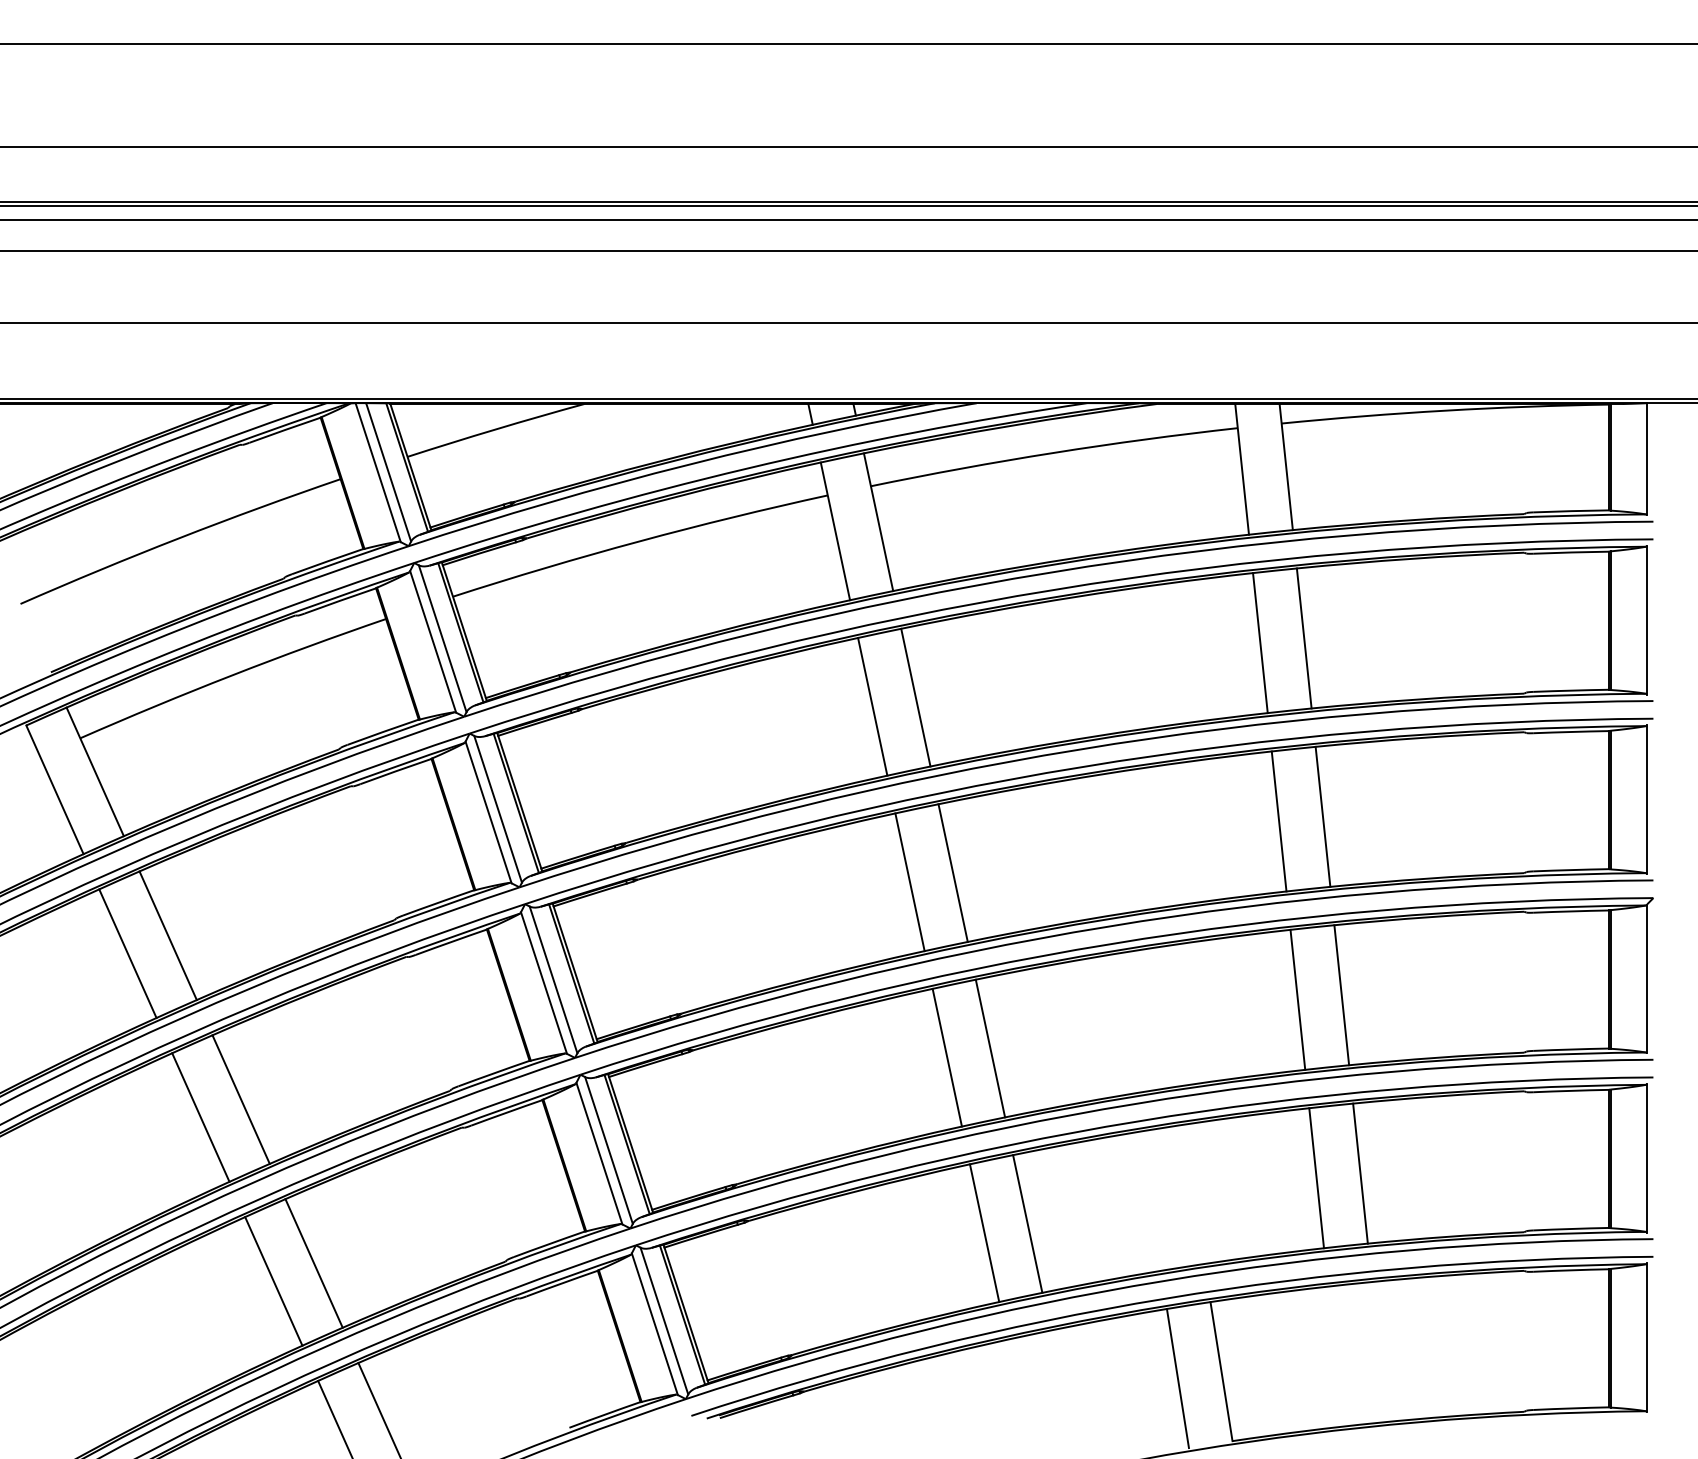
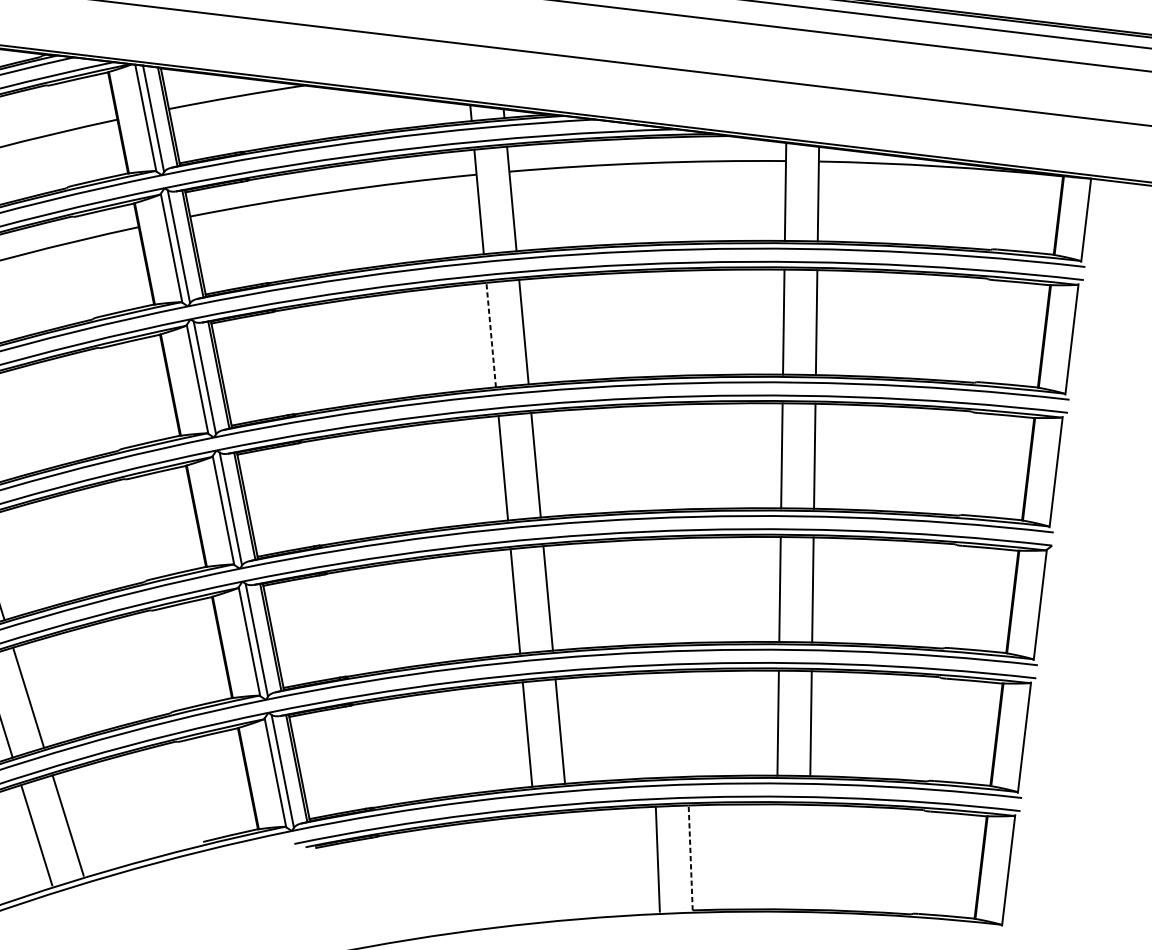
line: (872, 706) -> (491, 334), solid -> dashed
line: (1221, 1371) -> (690, 857), solid -> dashed

